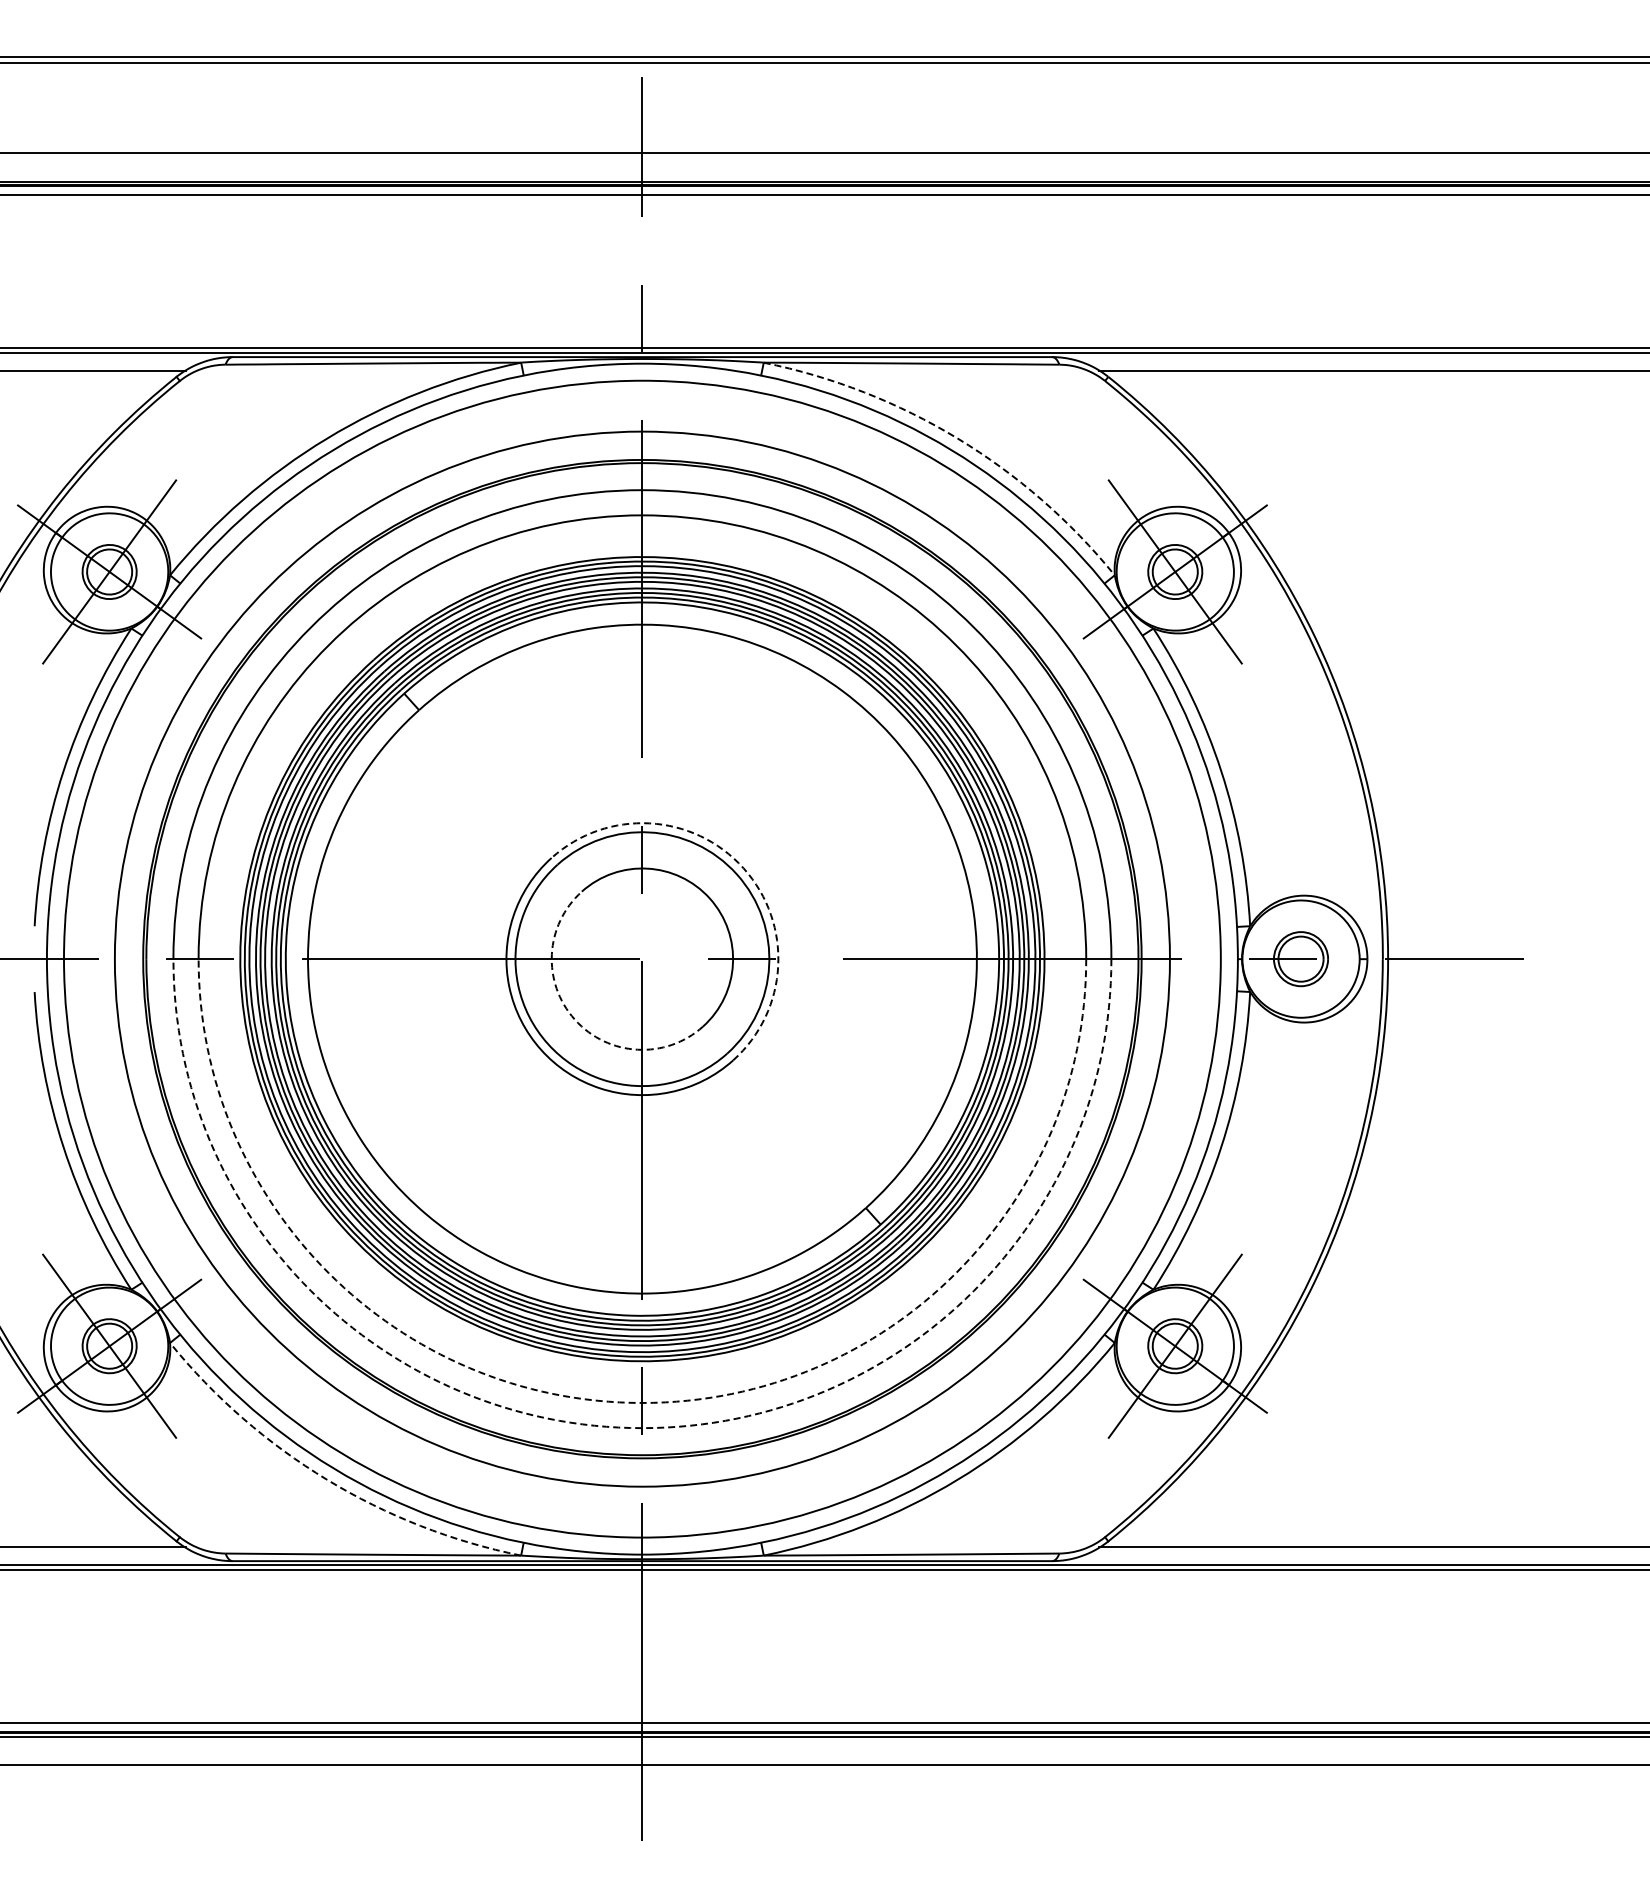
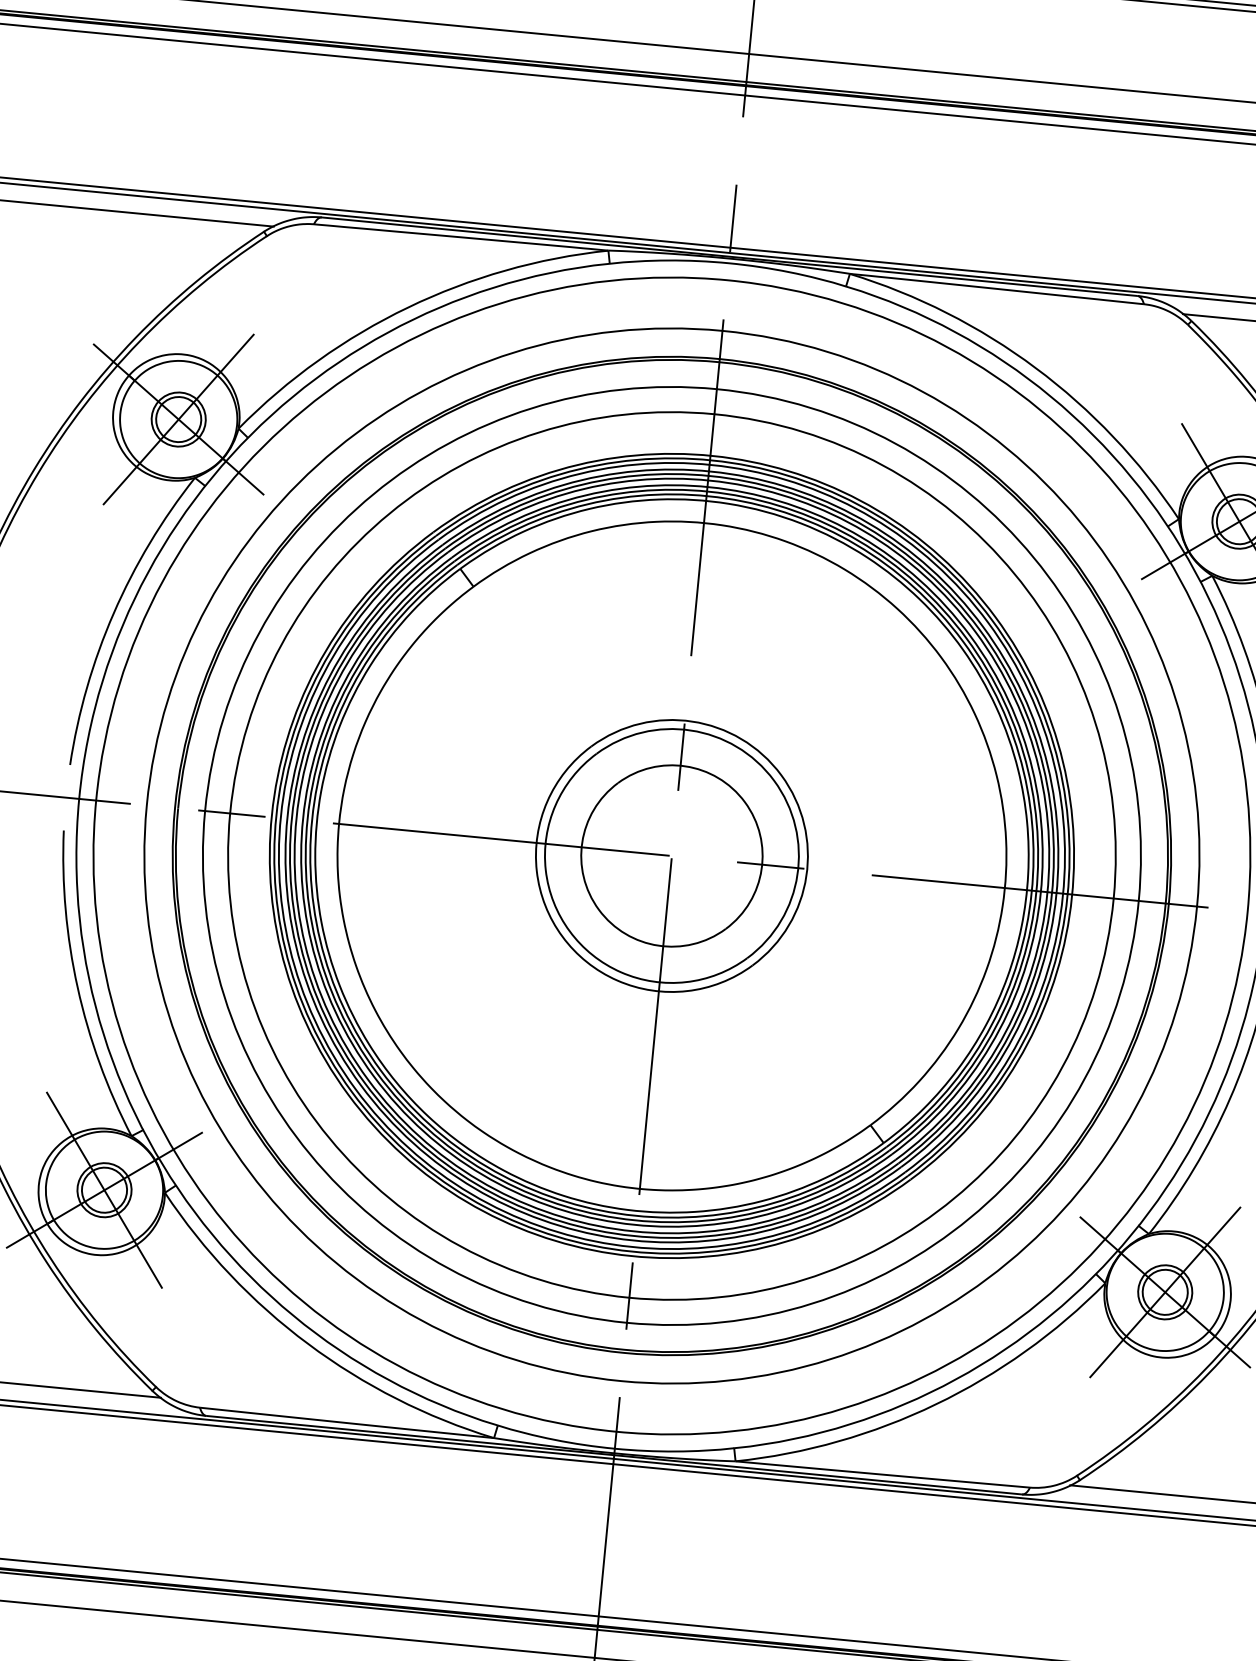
arc: (957, 438) -> (1035, 367), dashed -> solid
arc: (743, 868) -> (781, 775), dashed -> solid
arc: (574, 1019) -> (598, 909), dashed -> solid
arc: (642, 1402) -> (629, 1297), dashed -> solid
arc: (642, 1428) -> (627, 1323), dashed -> solid
arc: (327, 1479) -> (308, 1343), dashed -> solid

